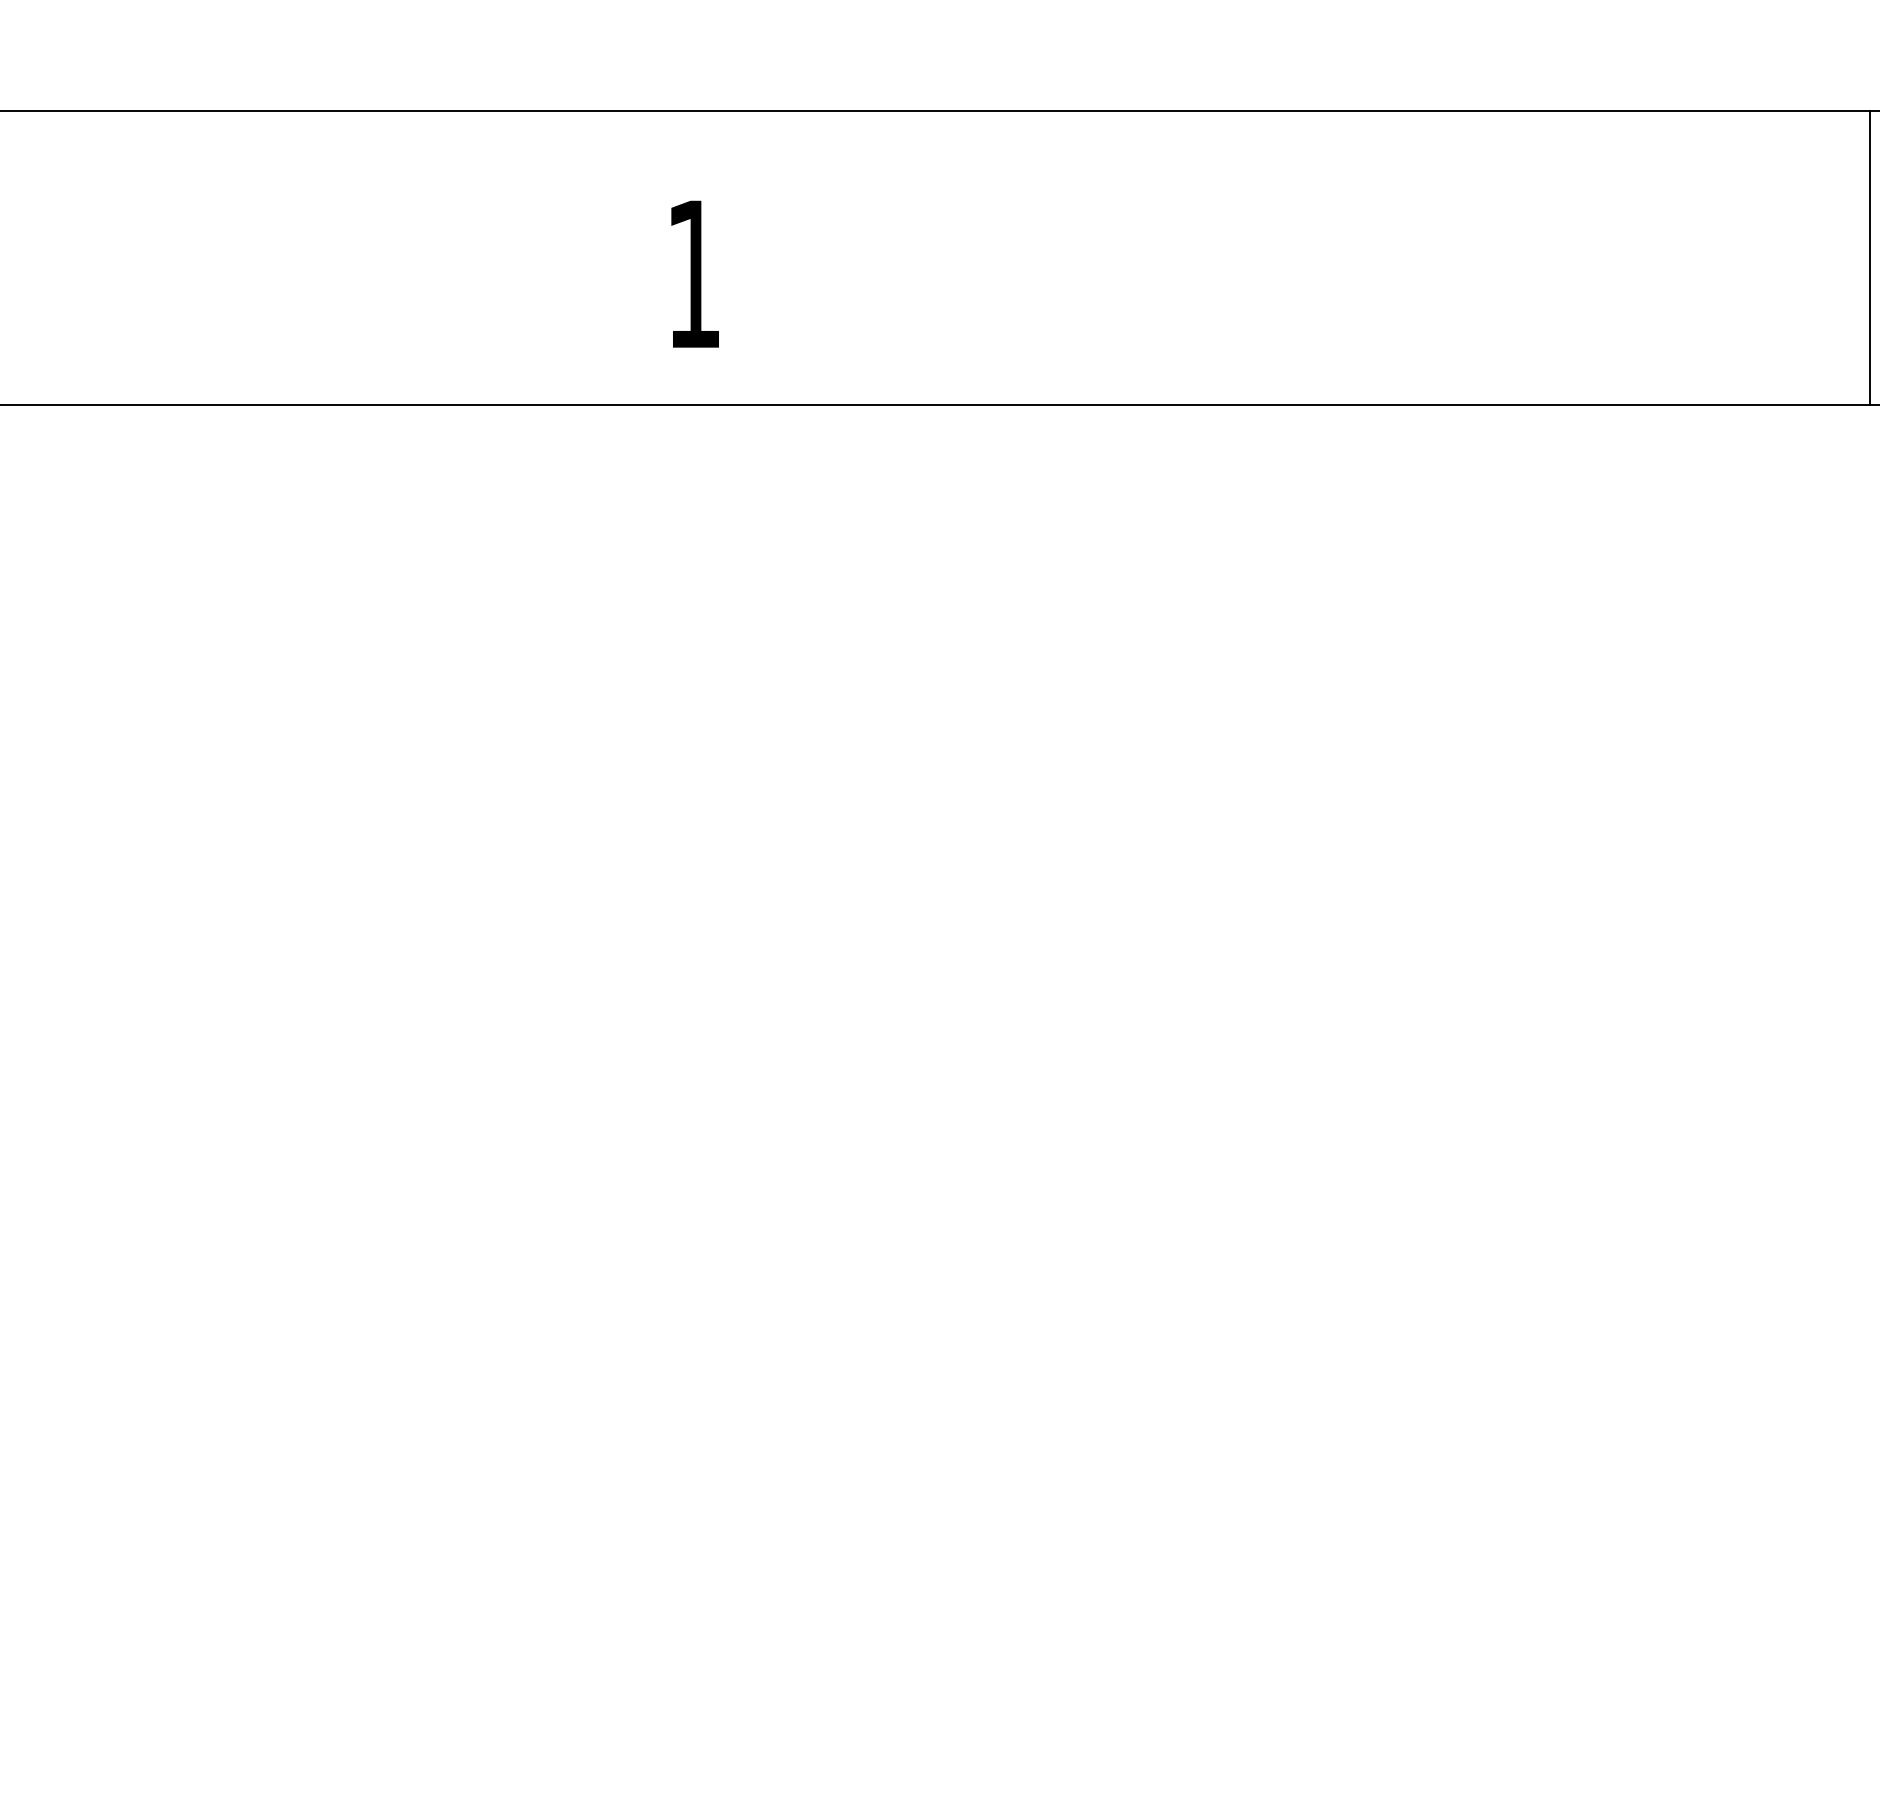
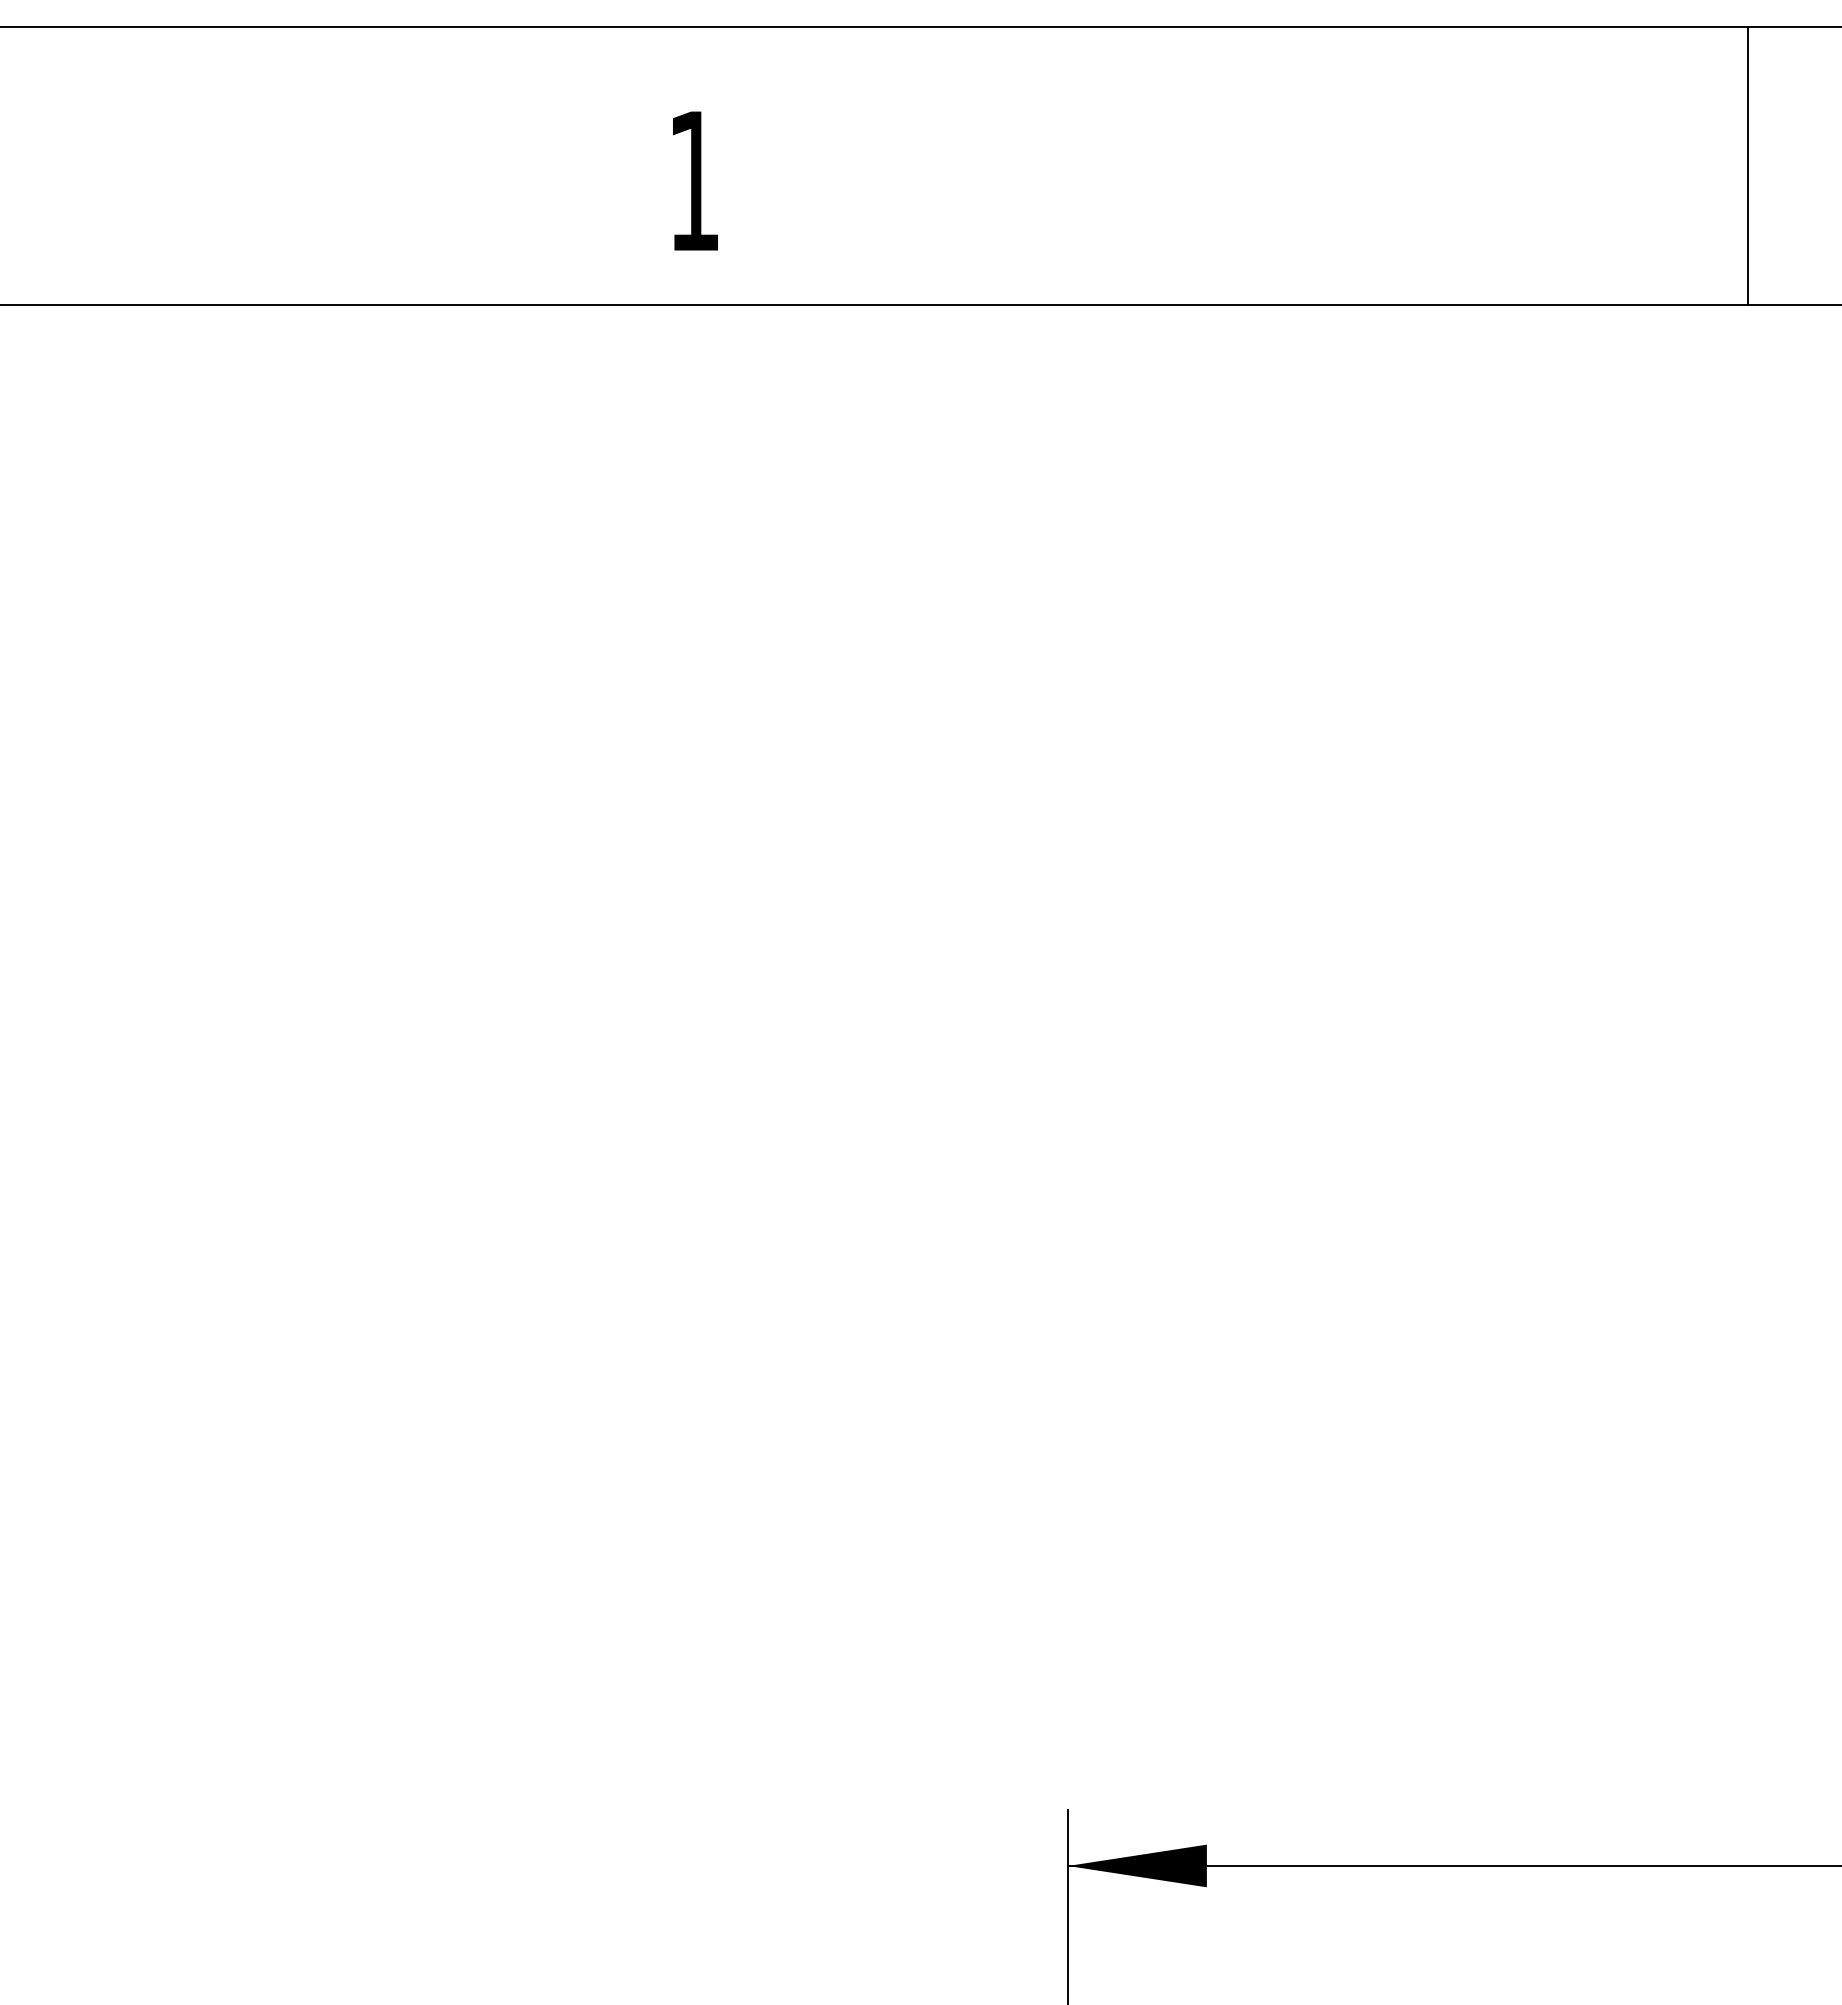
line: (1869, 257) -> (1747, 165), moved

